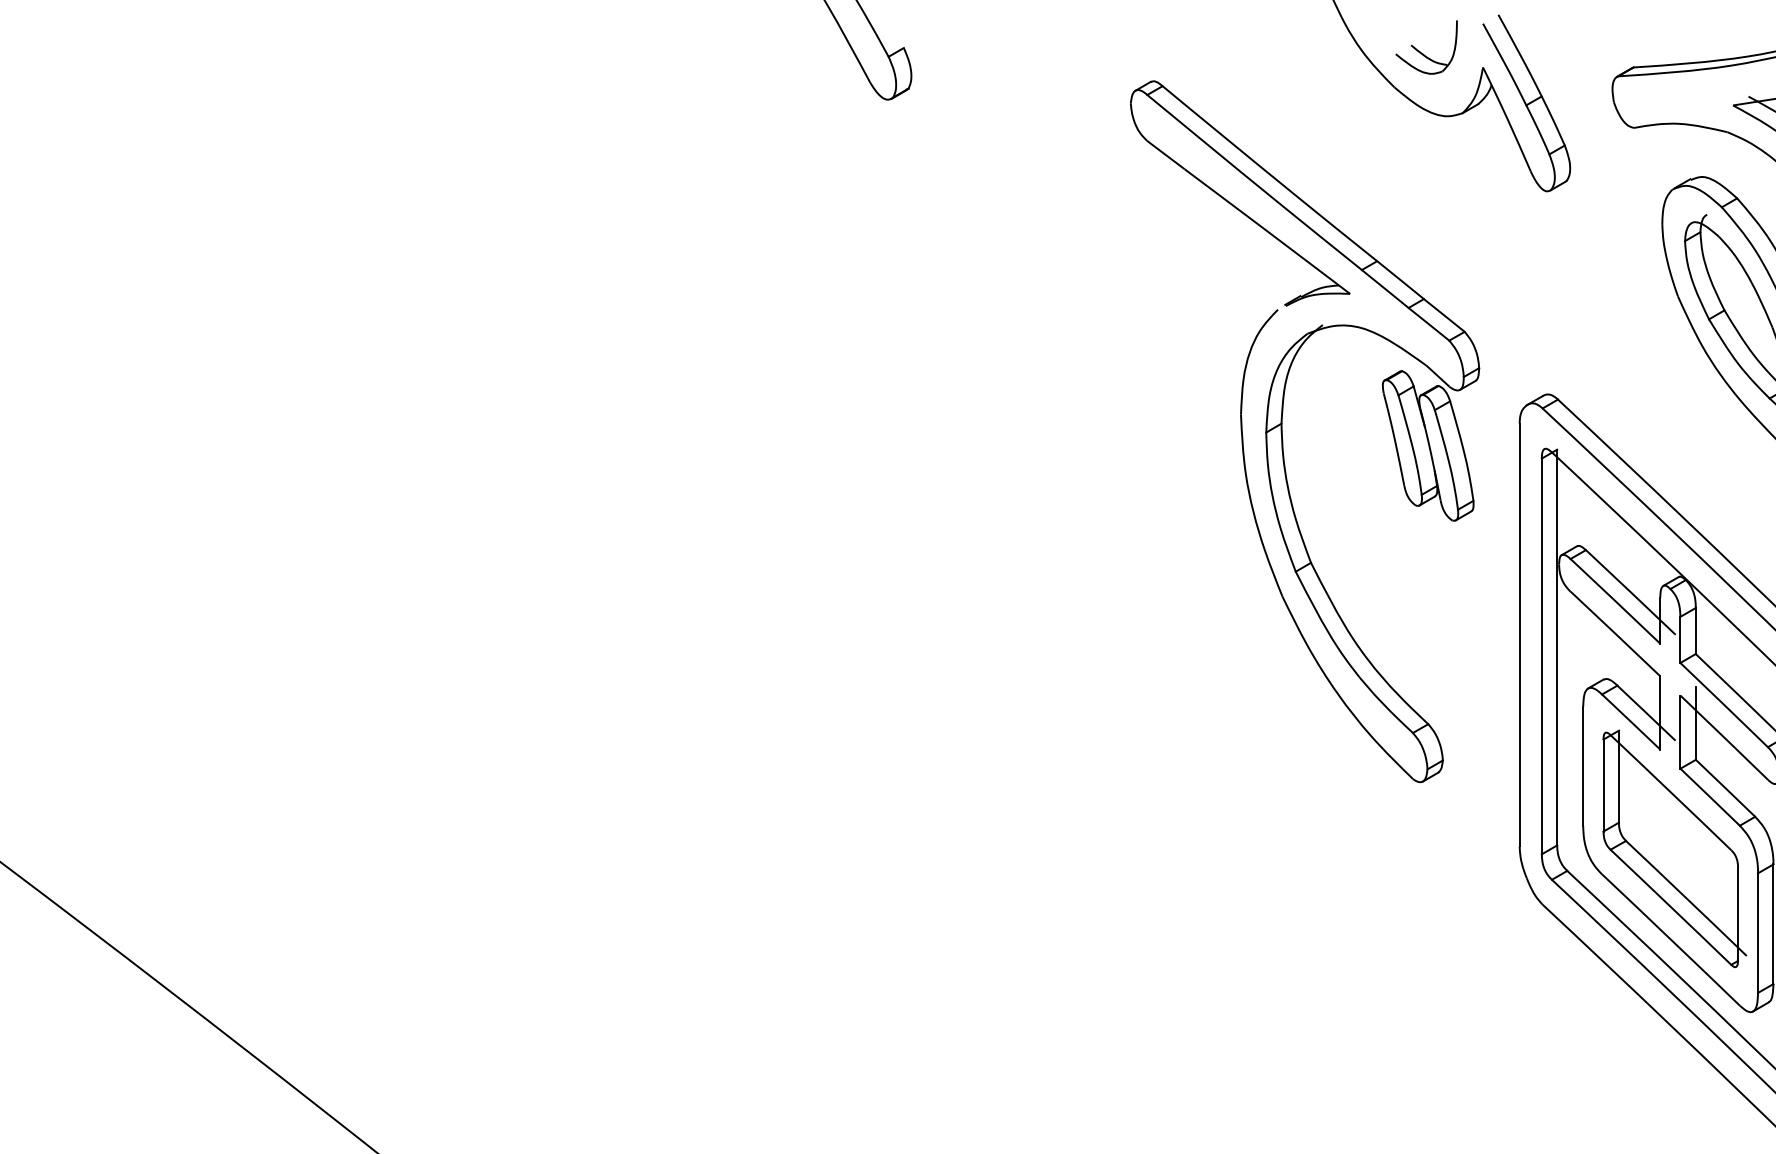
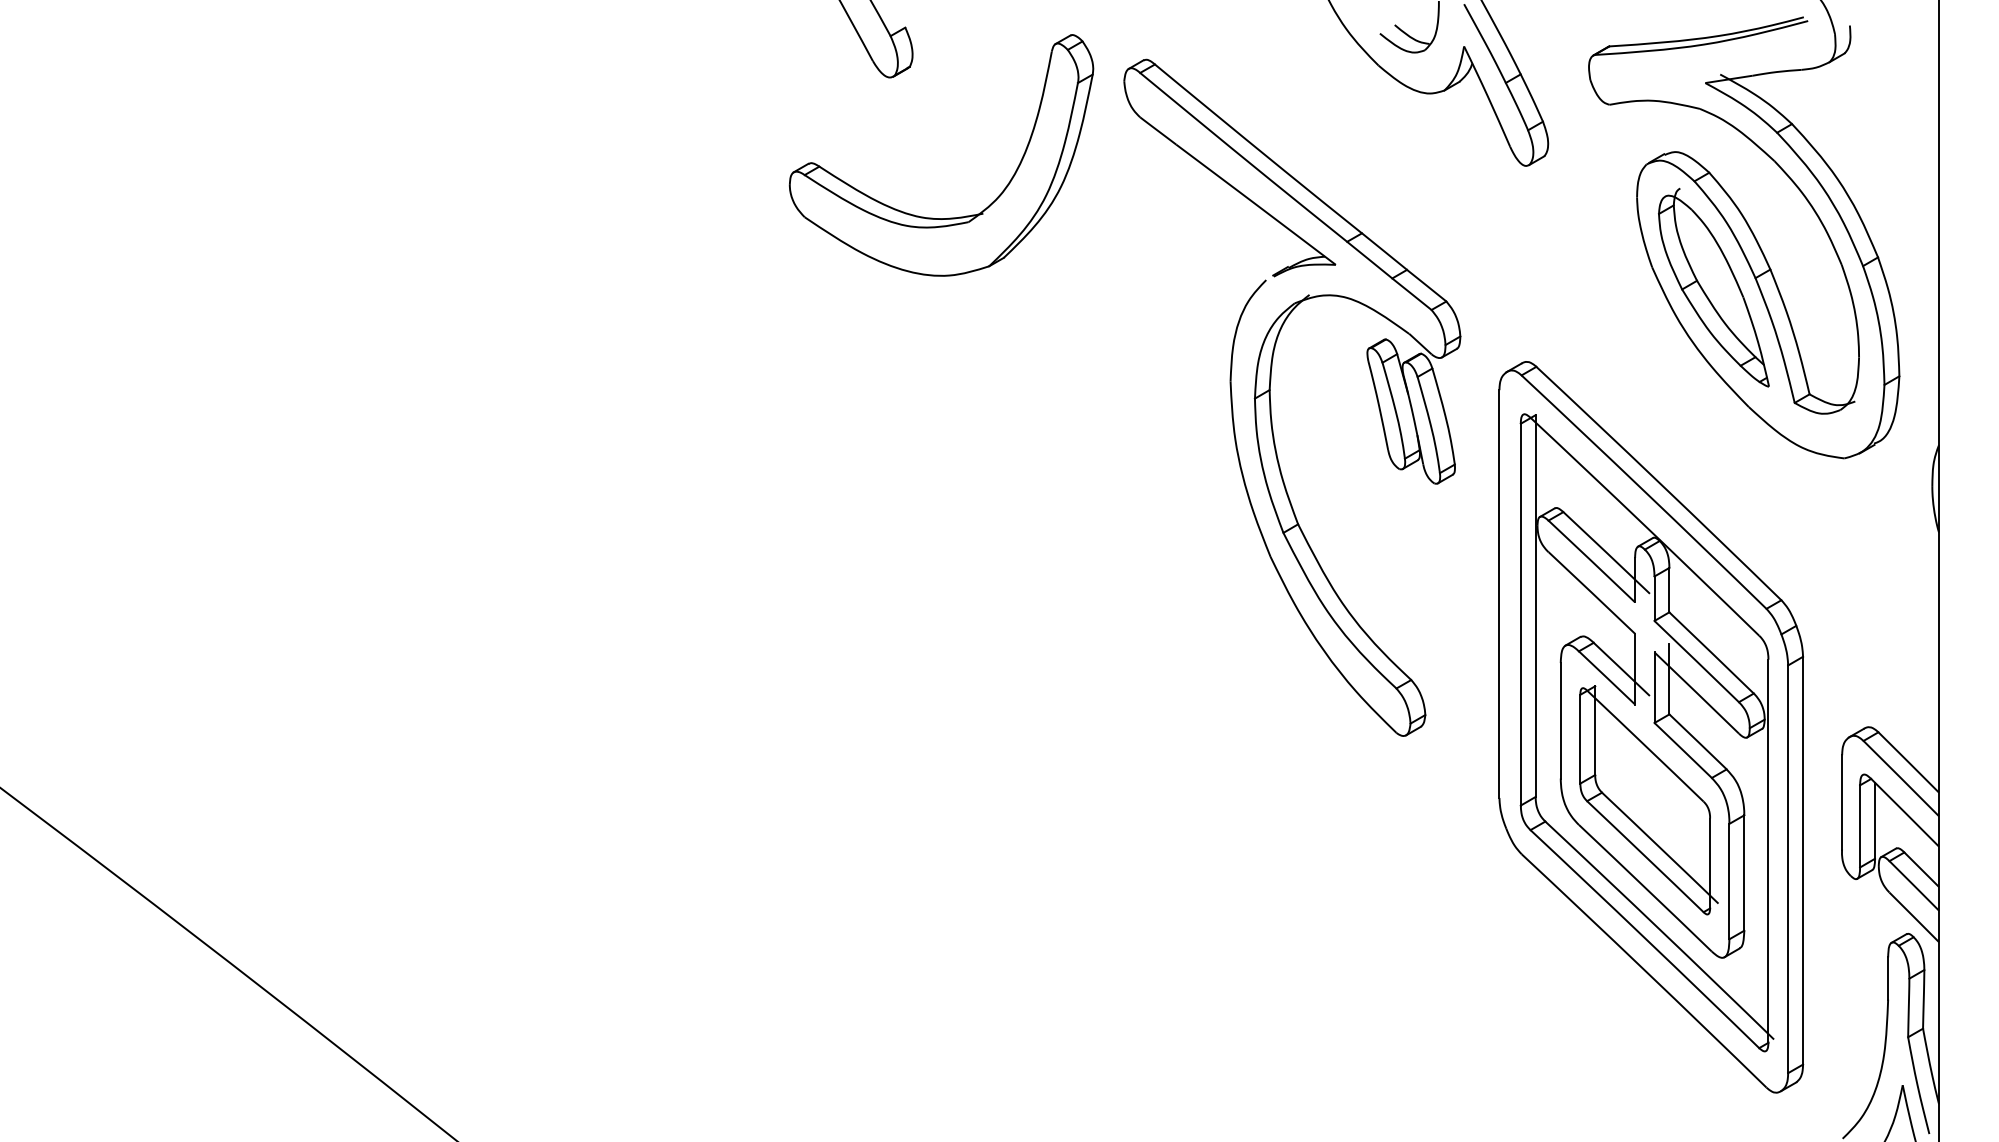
part: (949, 244) -> (949, 217), added

